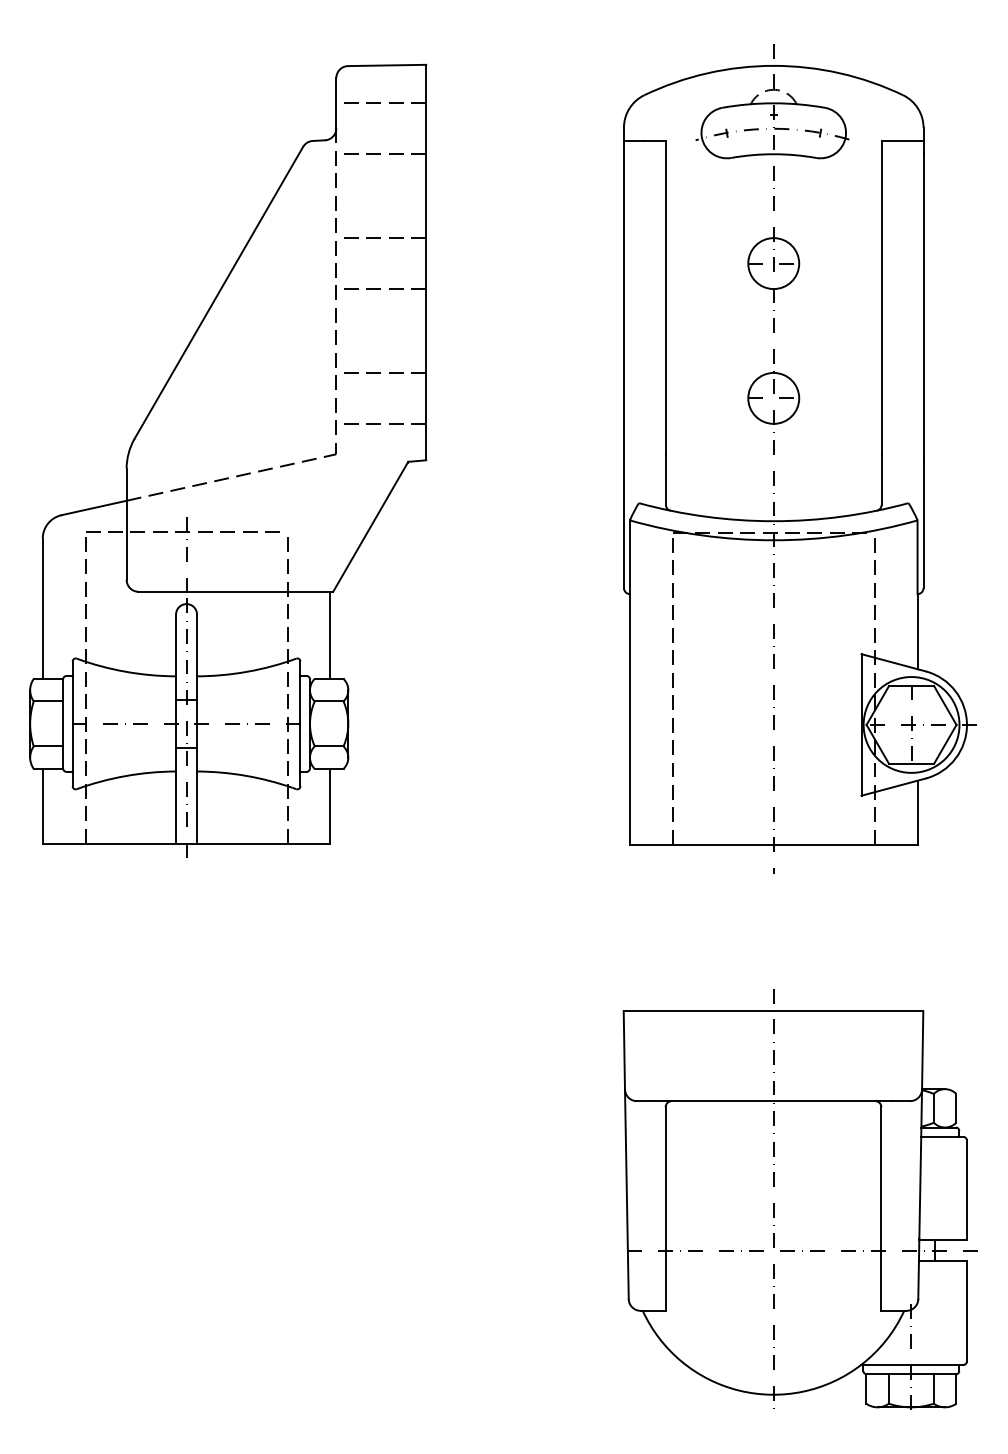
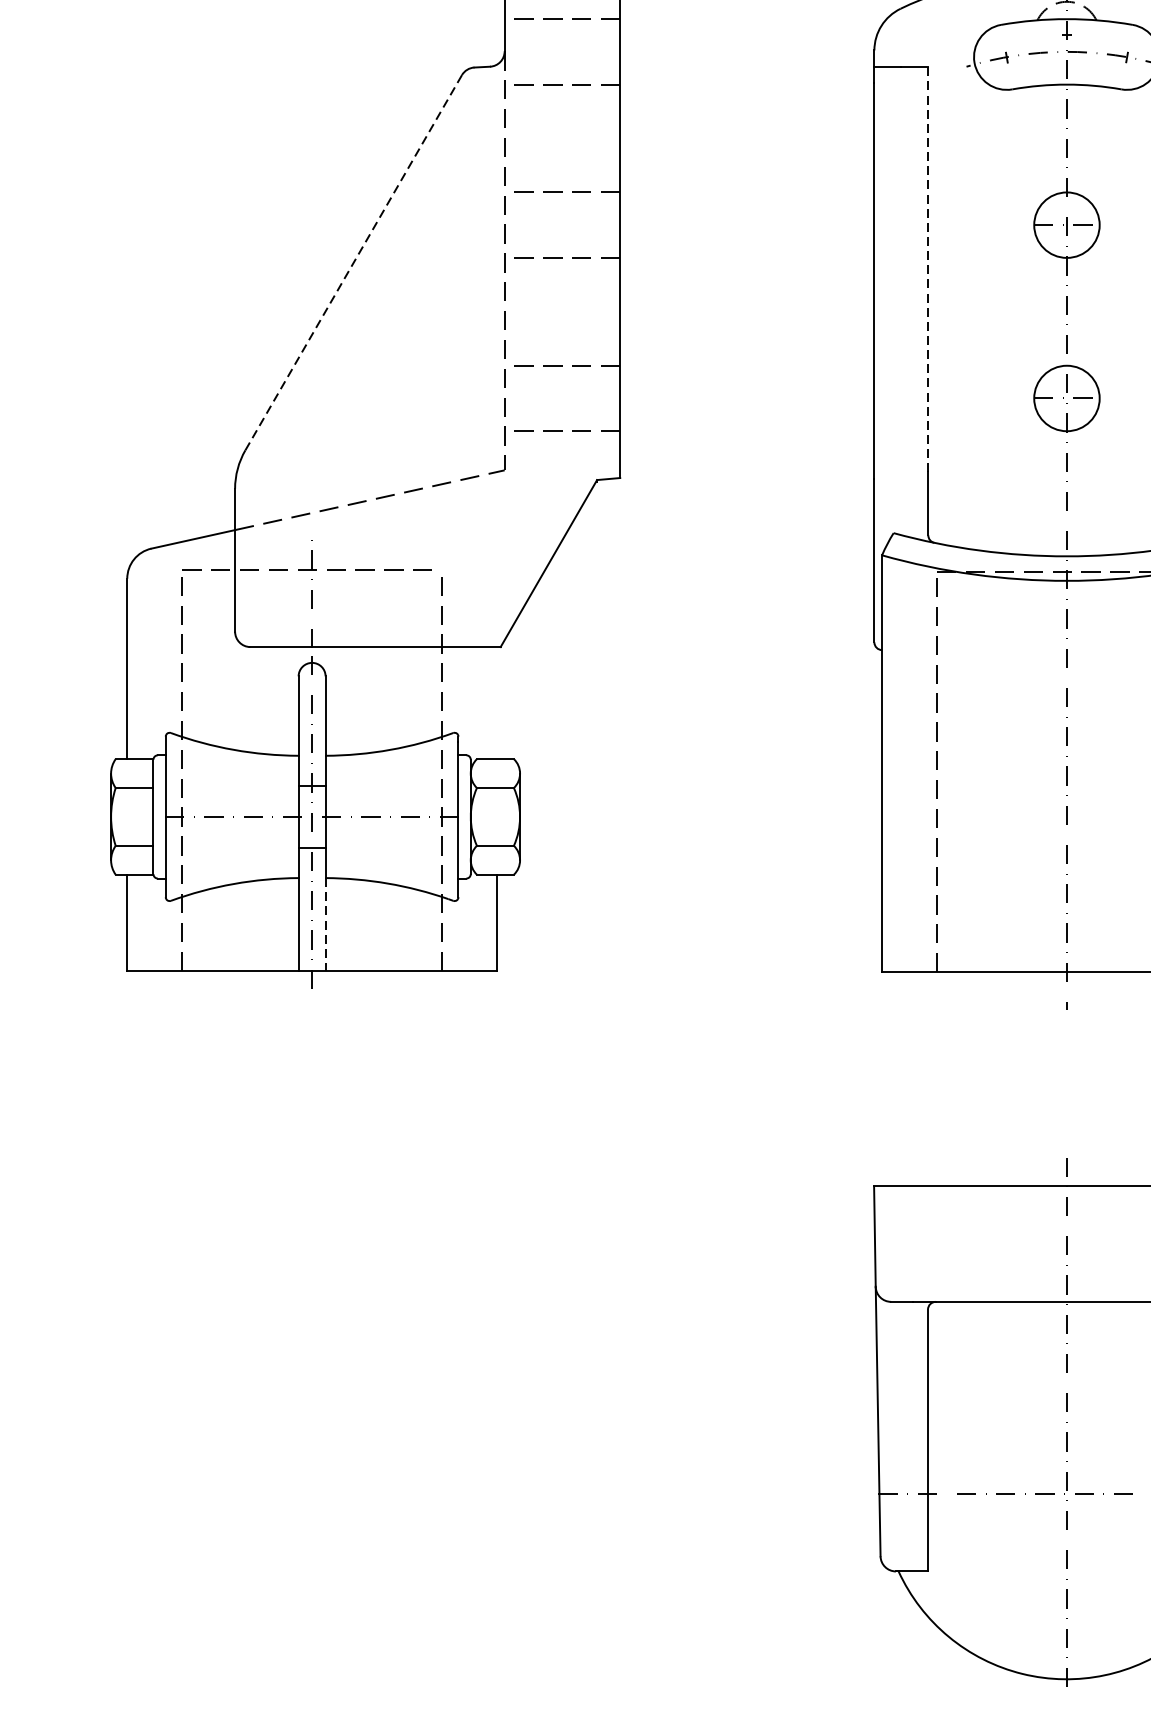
line: (218, 293) -> (353, 263), solid -> dashed
line: (665, 298) -> (927, 270), solid -> dashed
line: (330, 634) -> (497, 701), removed
line: (197, 808) -> (326, 925), solid -> dashed

